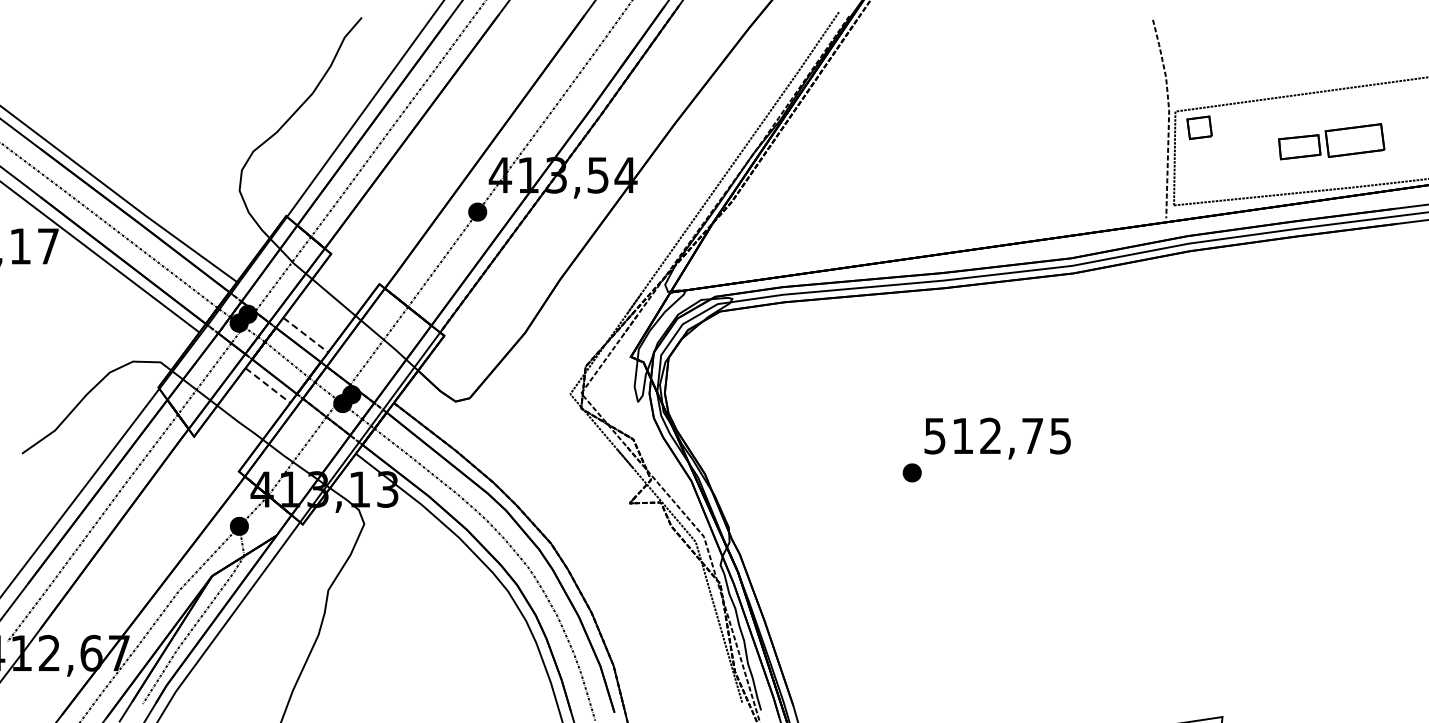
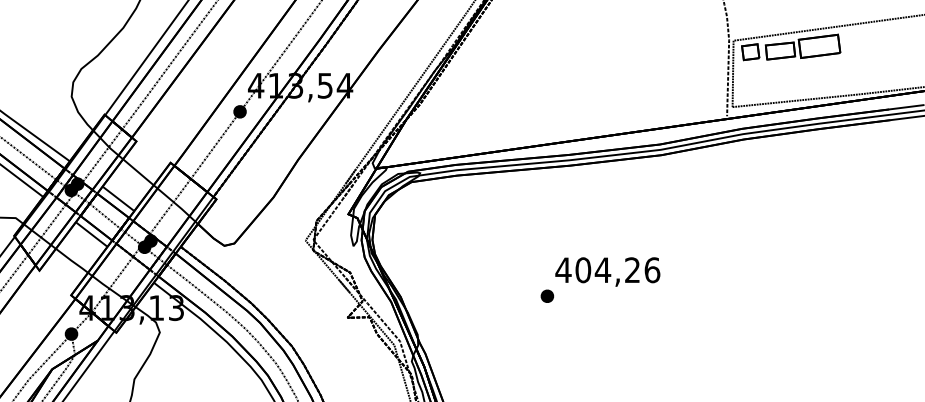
part: (1331, 141) -> (802, 47), moved
line: (306, 335) -> (118, 199), dashed -> solid
line: (268, 385) -> (92, 234), dashed -> solid
text: (997, 435) -> (607, 269), 512,75 -> 404,26

